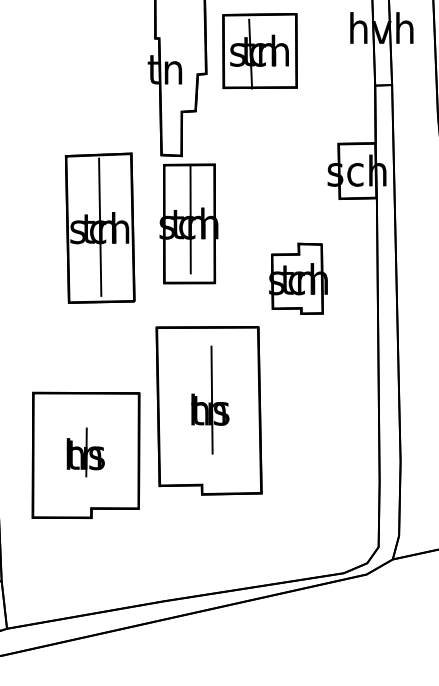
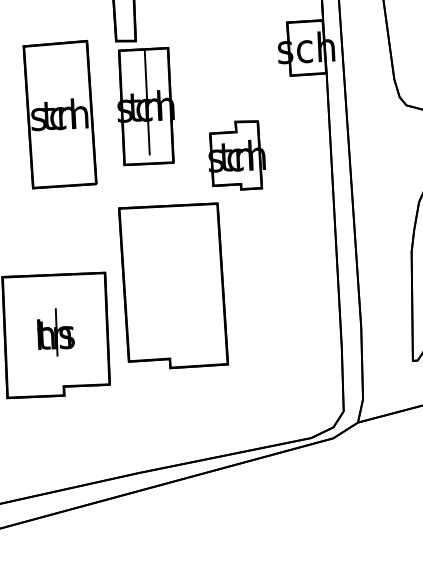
line: (100, 226) -> (60, 112), removed
part: (298, 278) -> (236, 155), moved
part: (210, 399) -> (174, 275), removed

